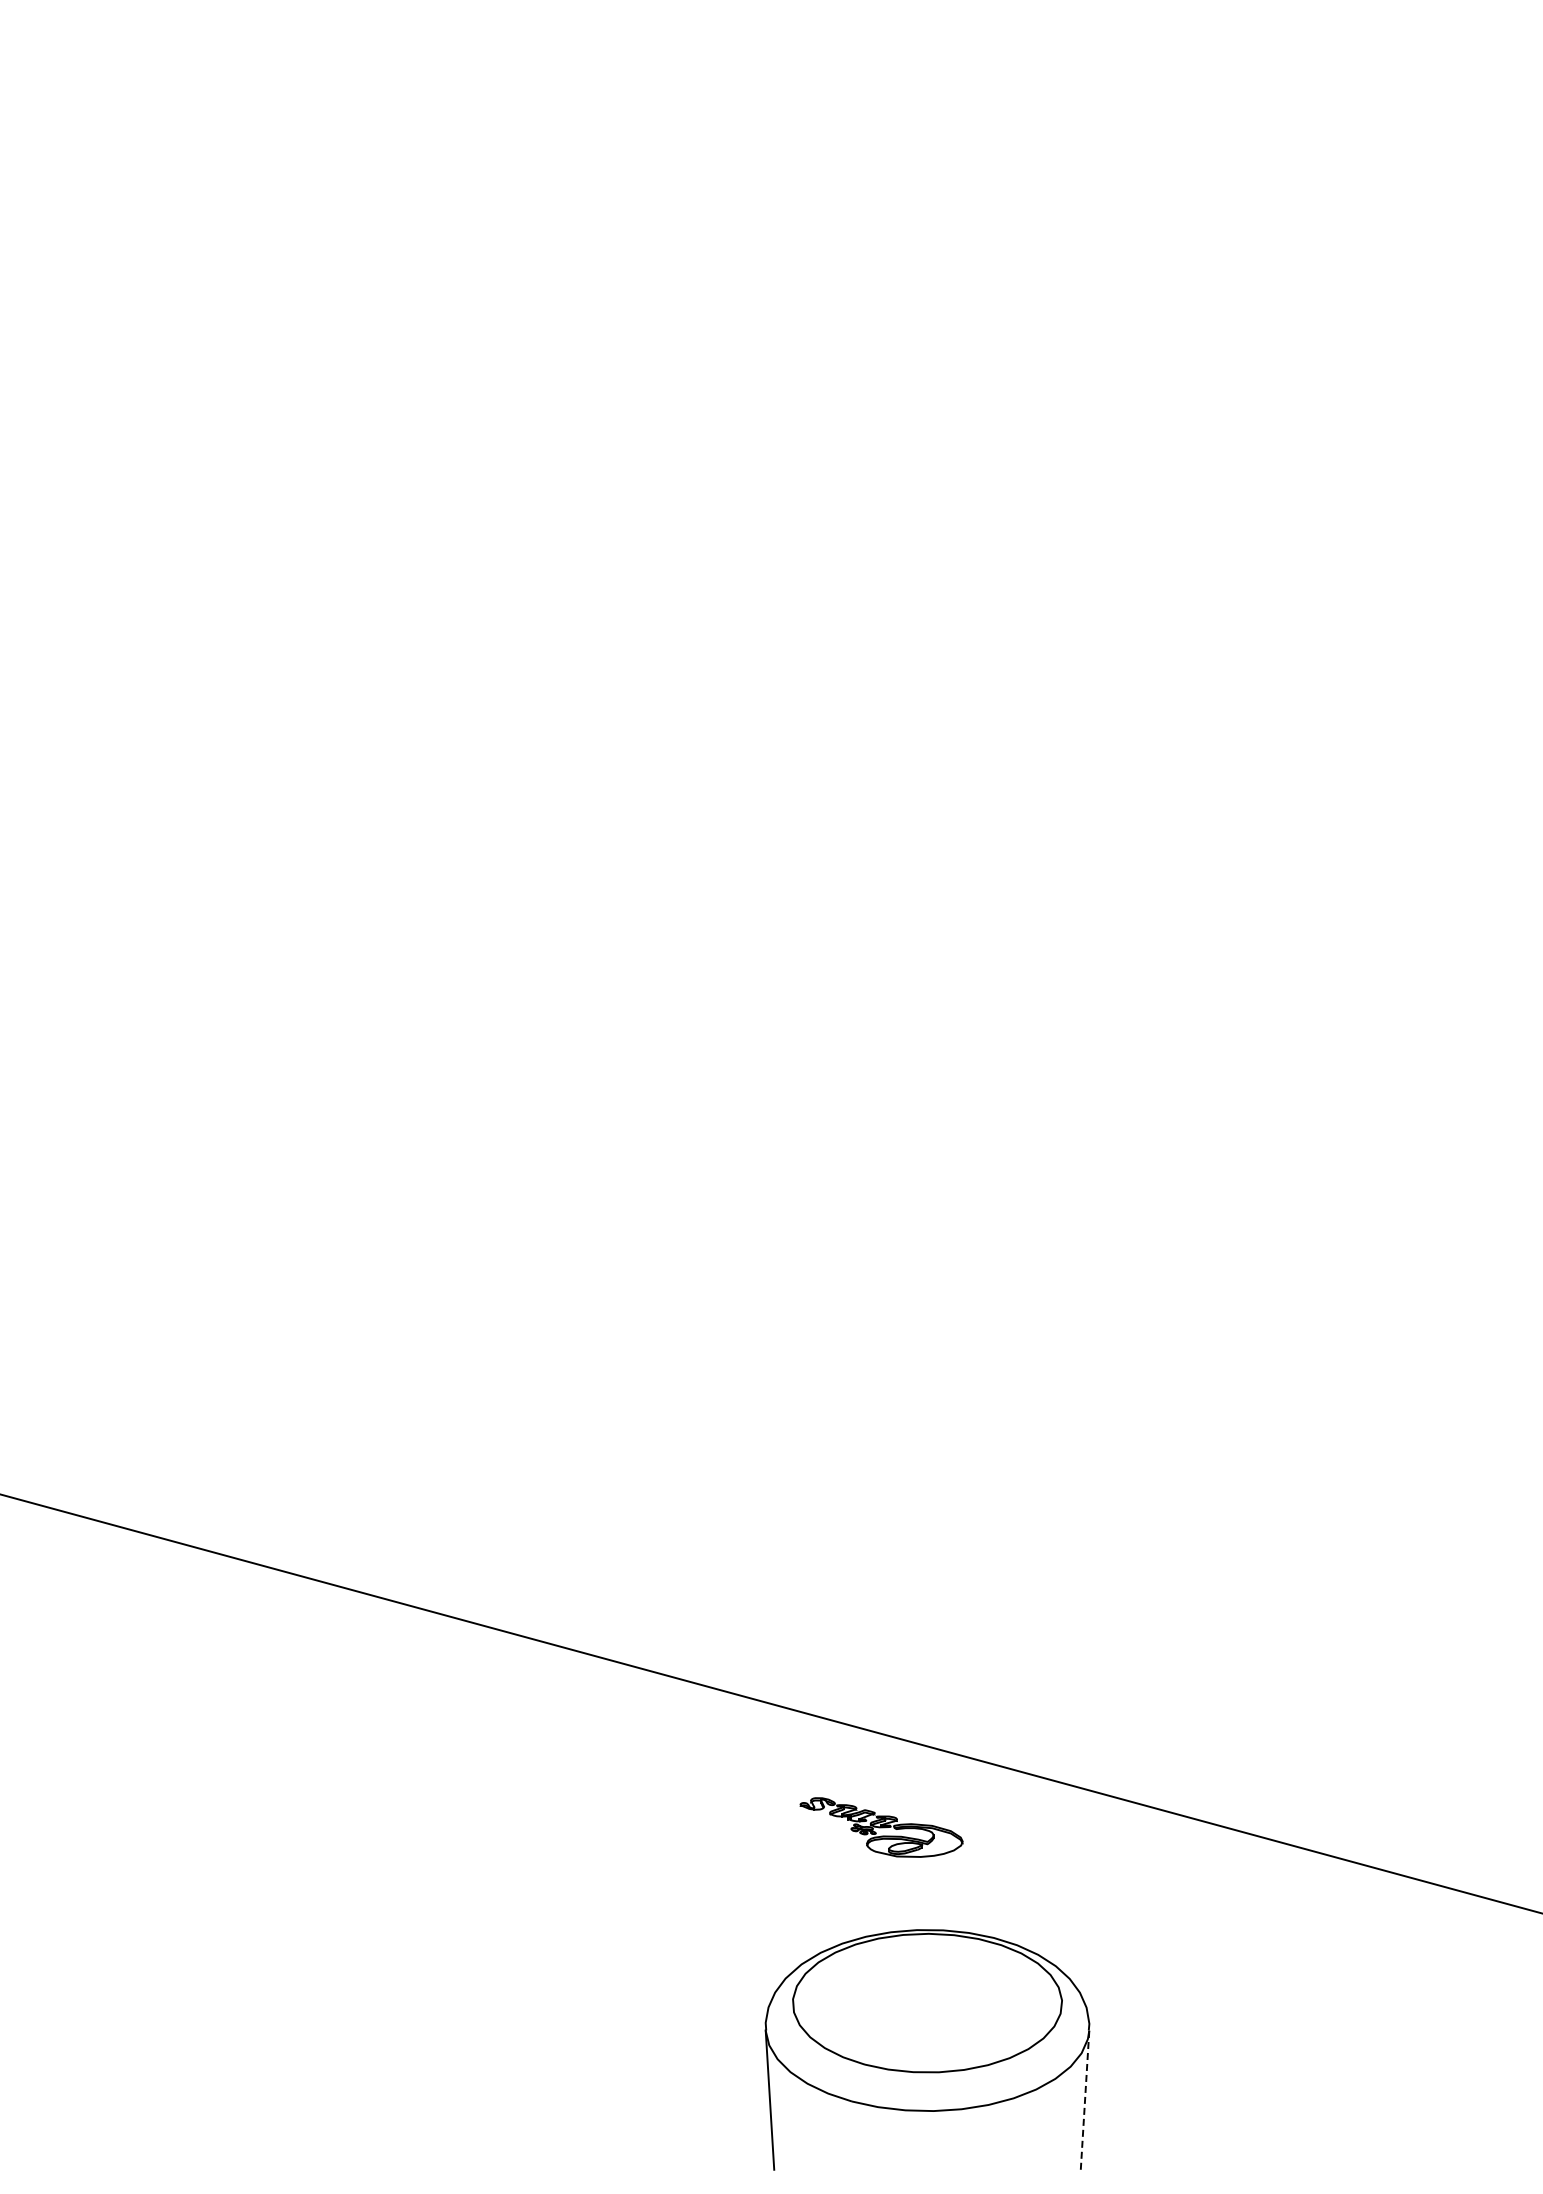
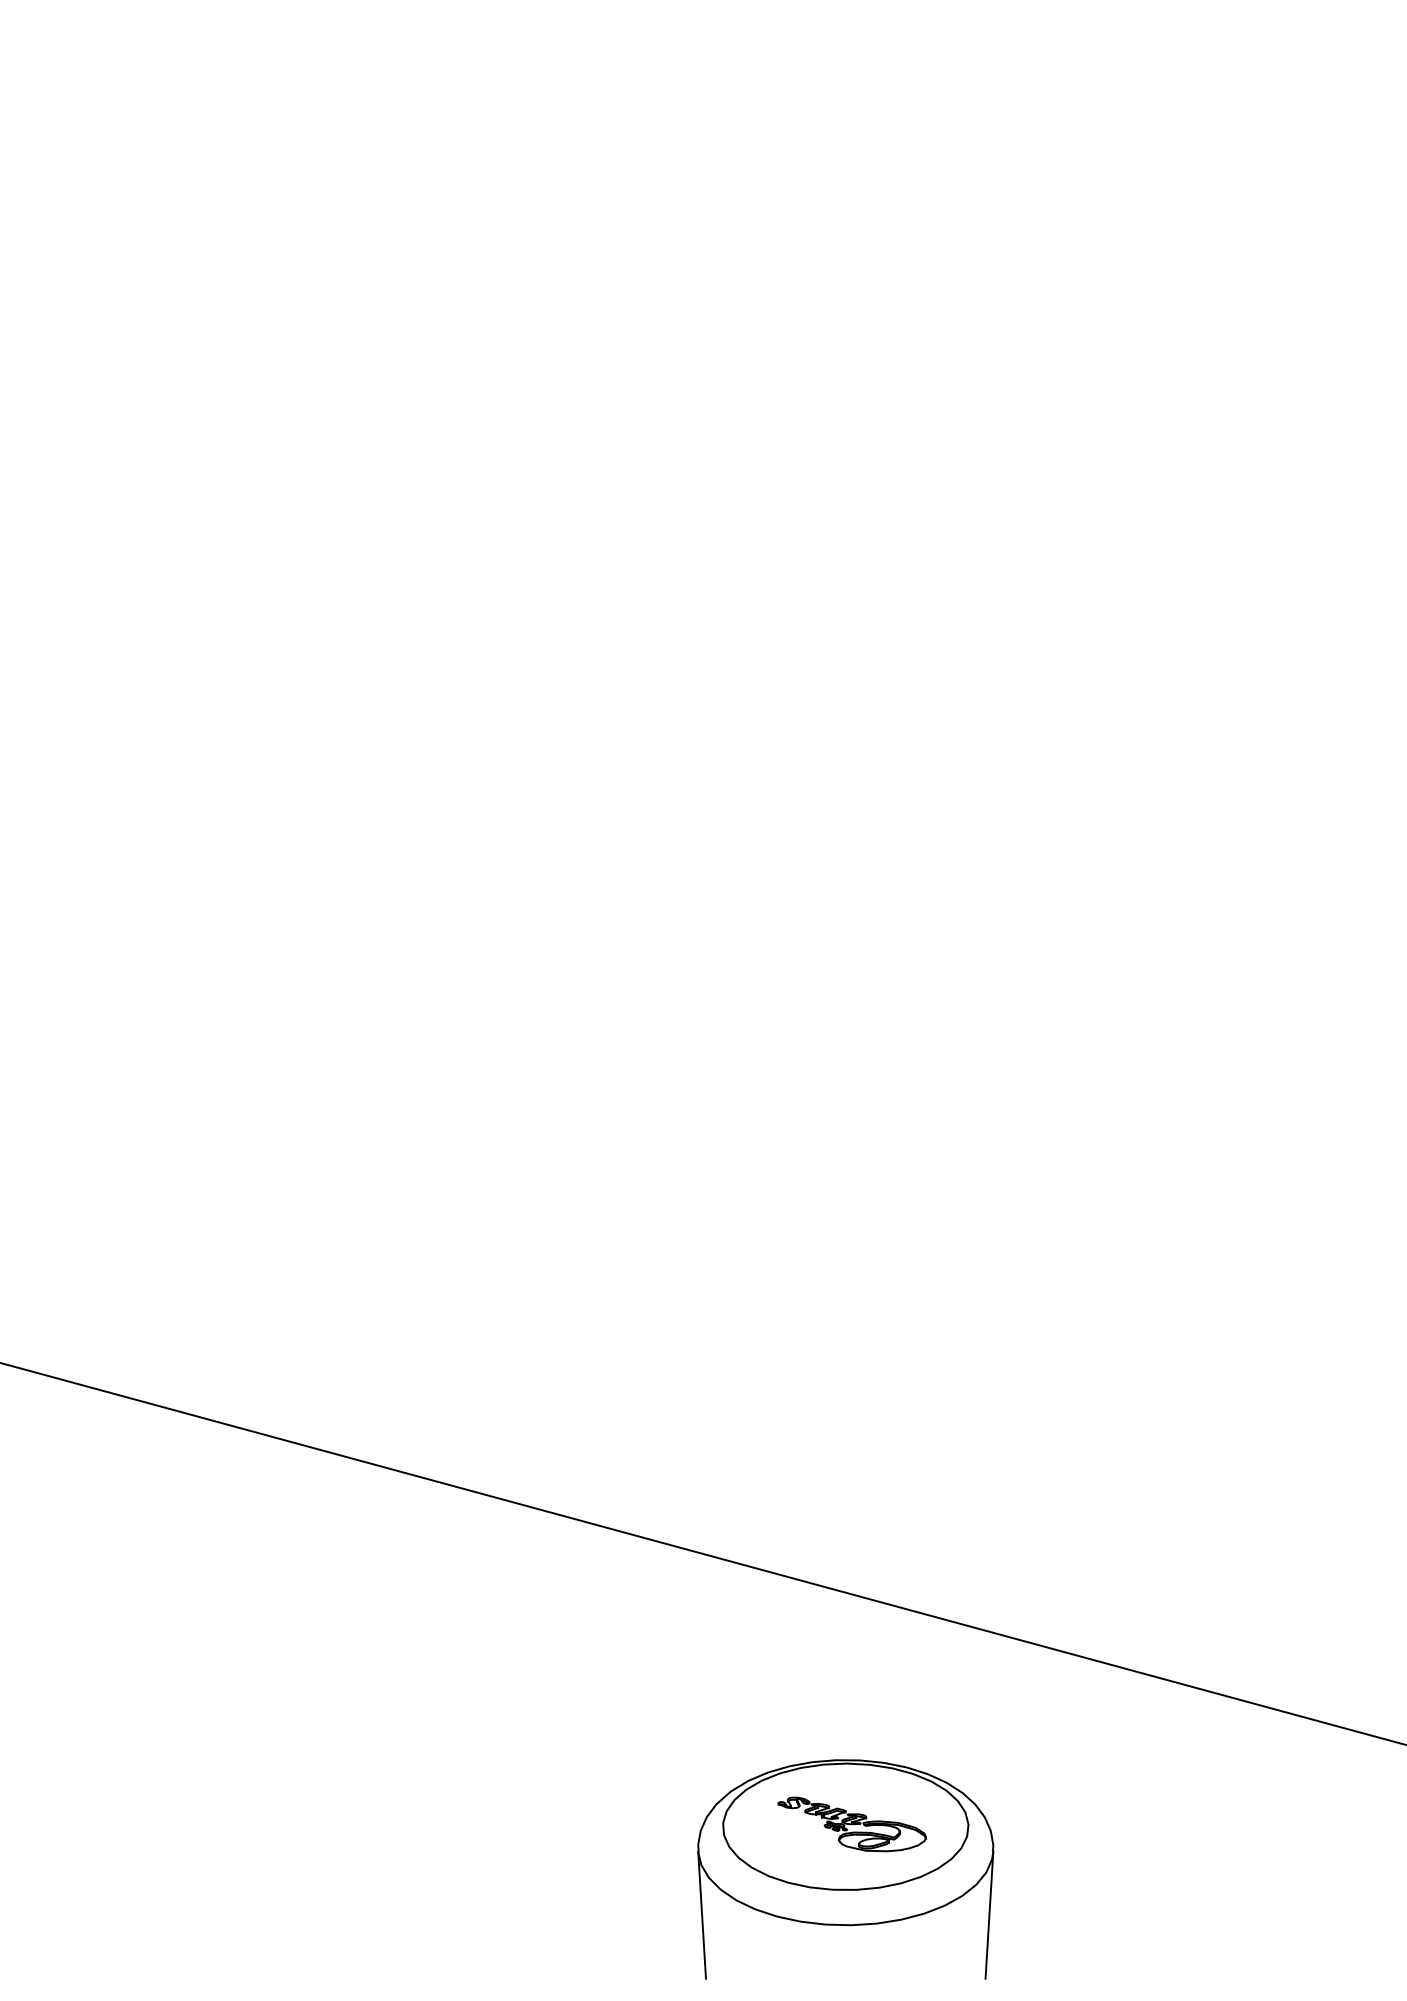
part: (881, 1827) -> (852, 1824), moved
line: (1085, 2100) -> (989, 1915), dashed -> solid

